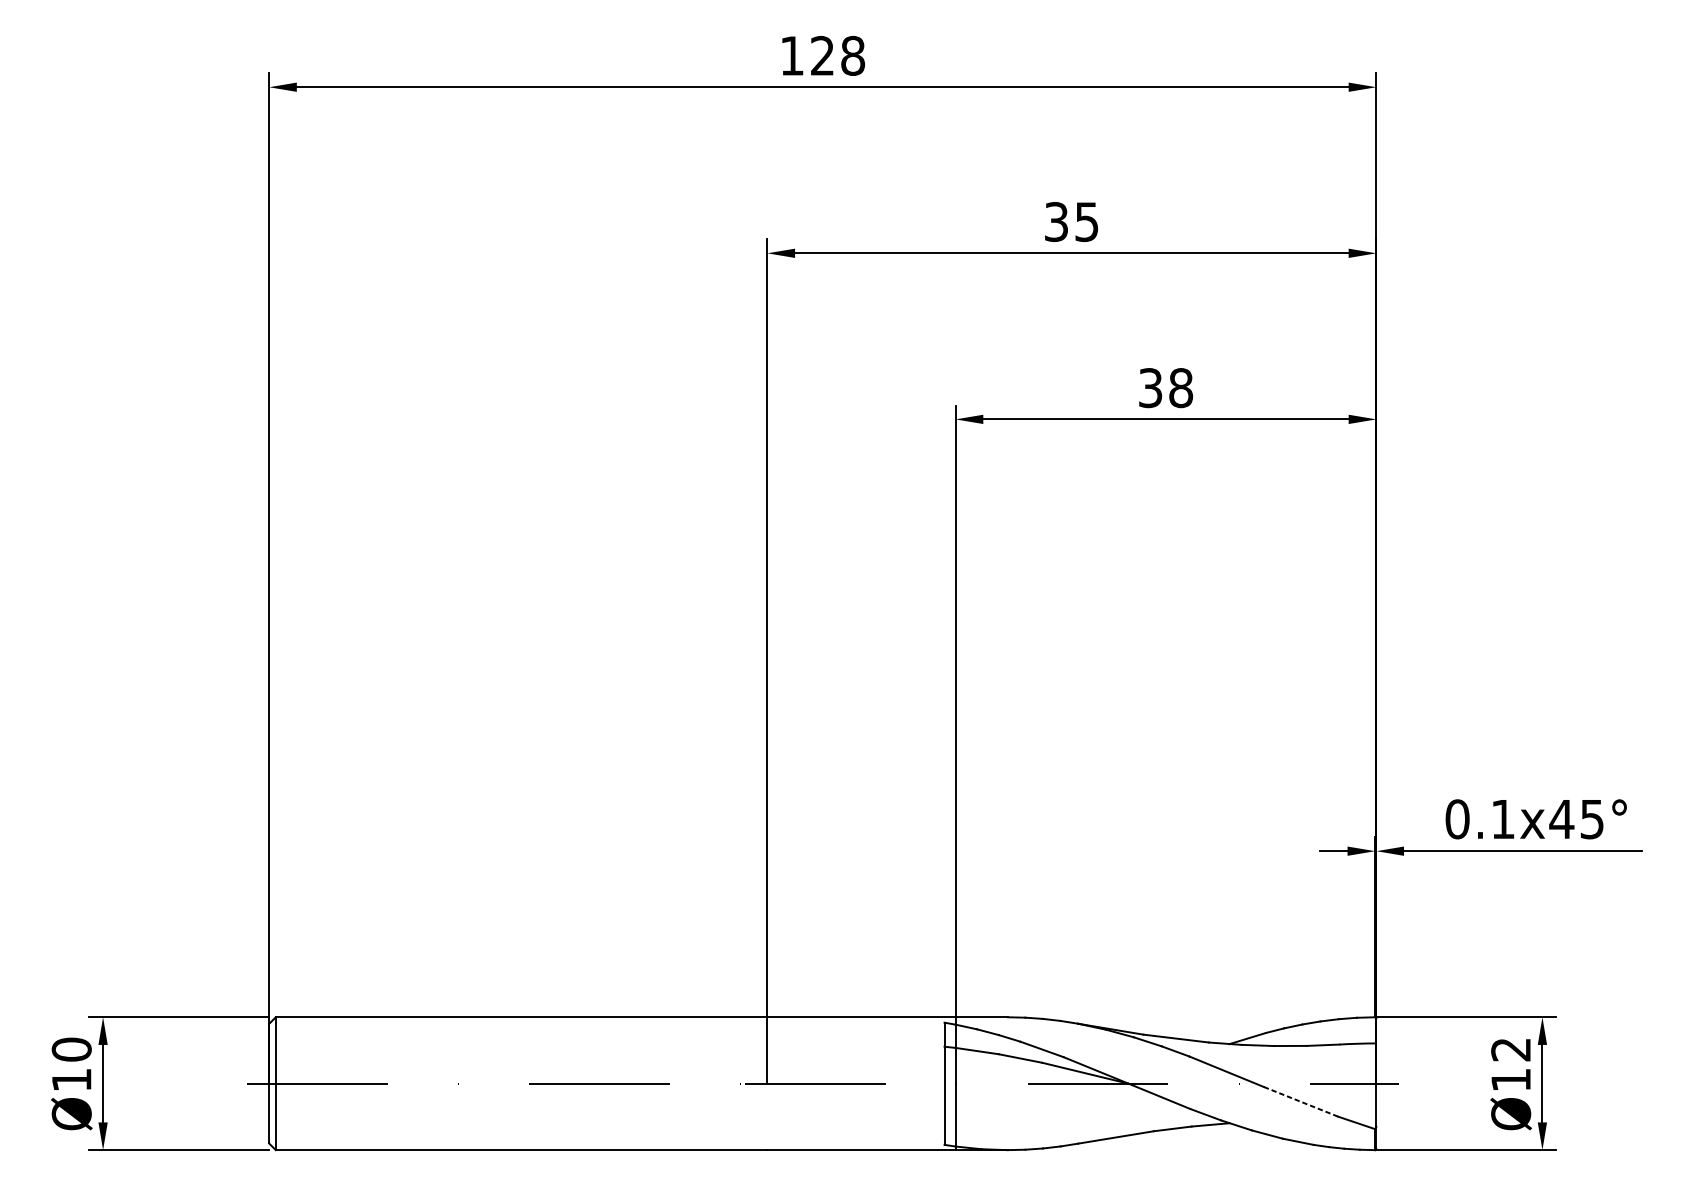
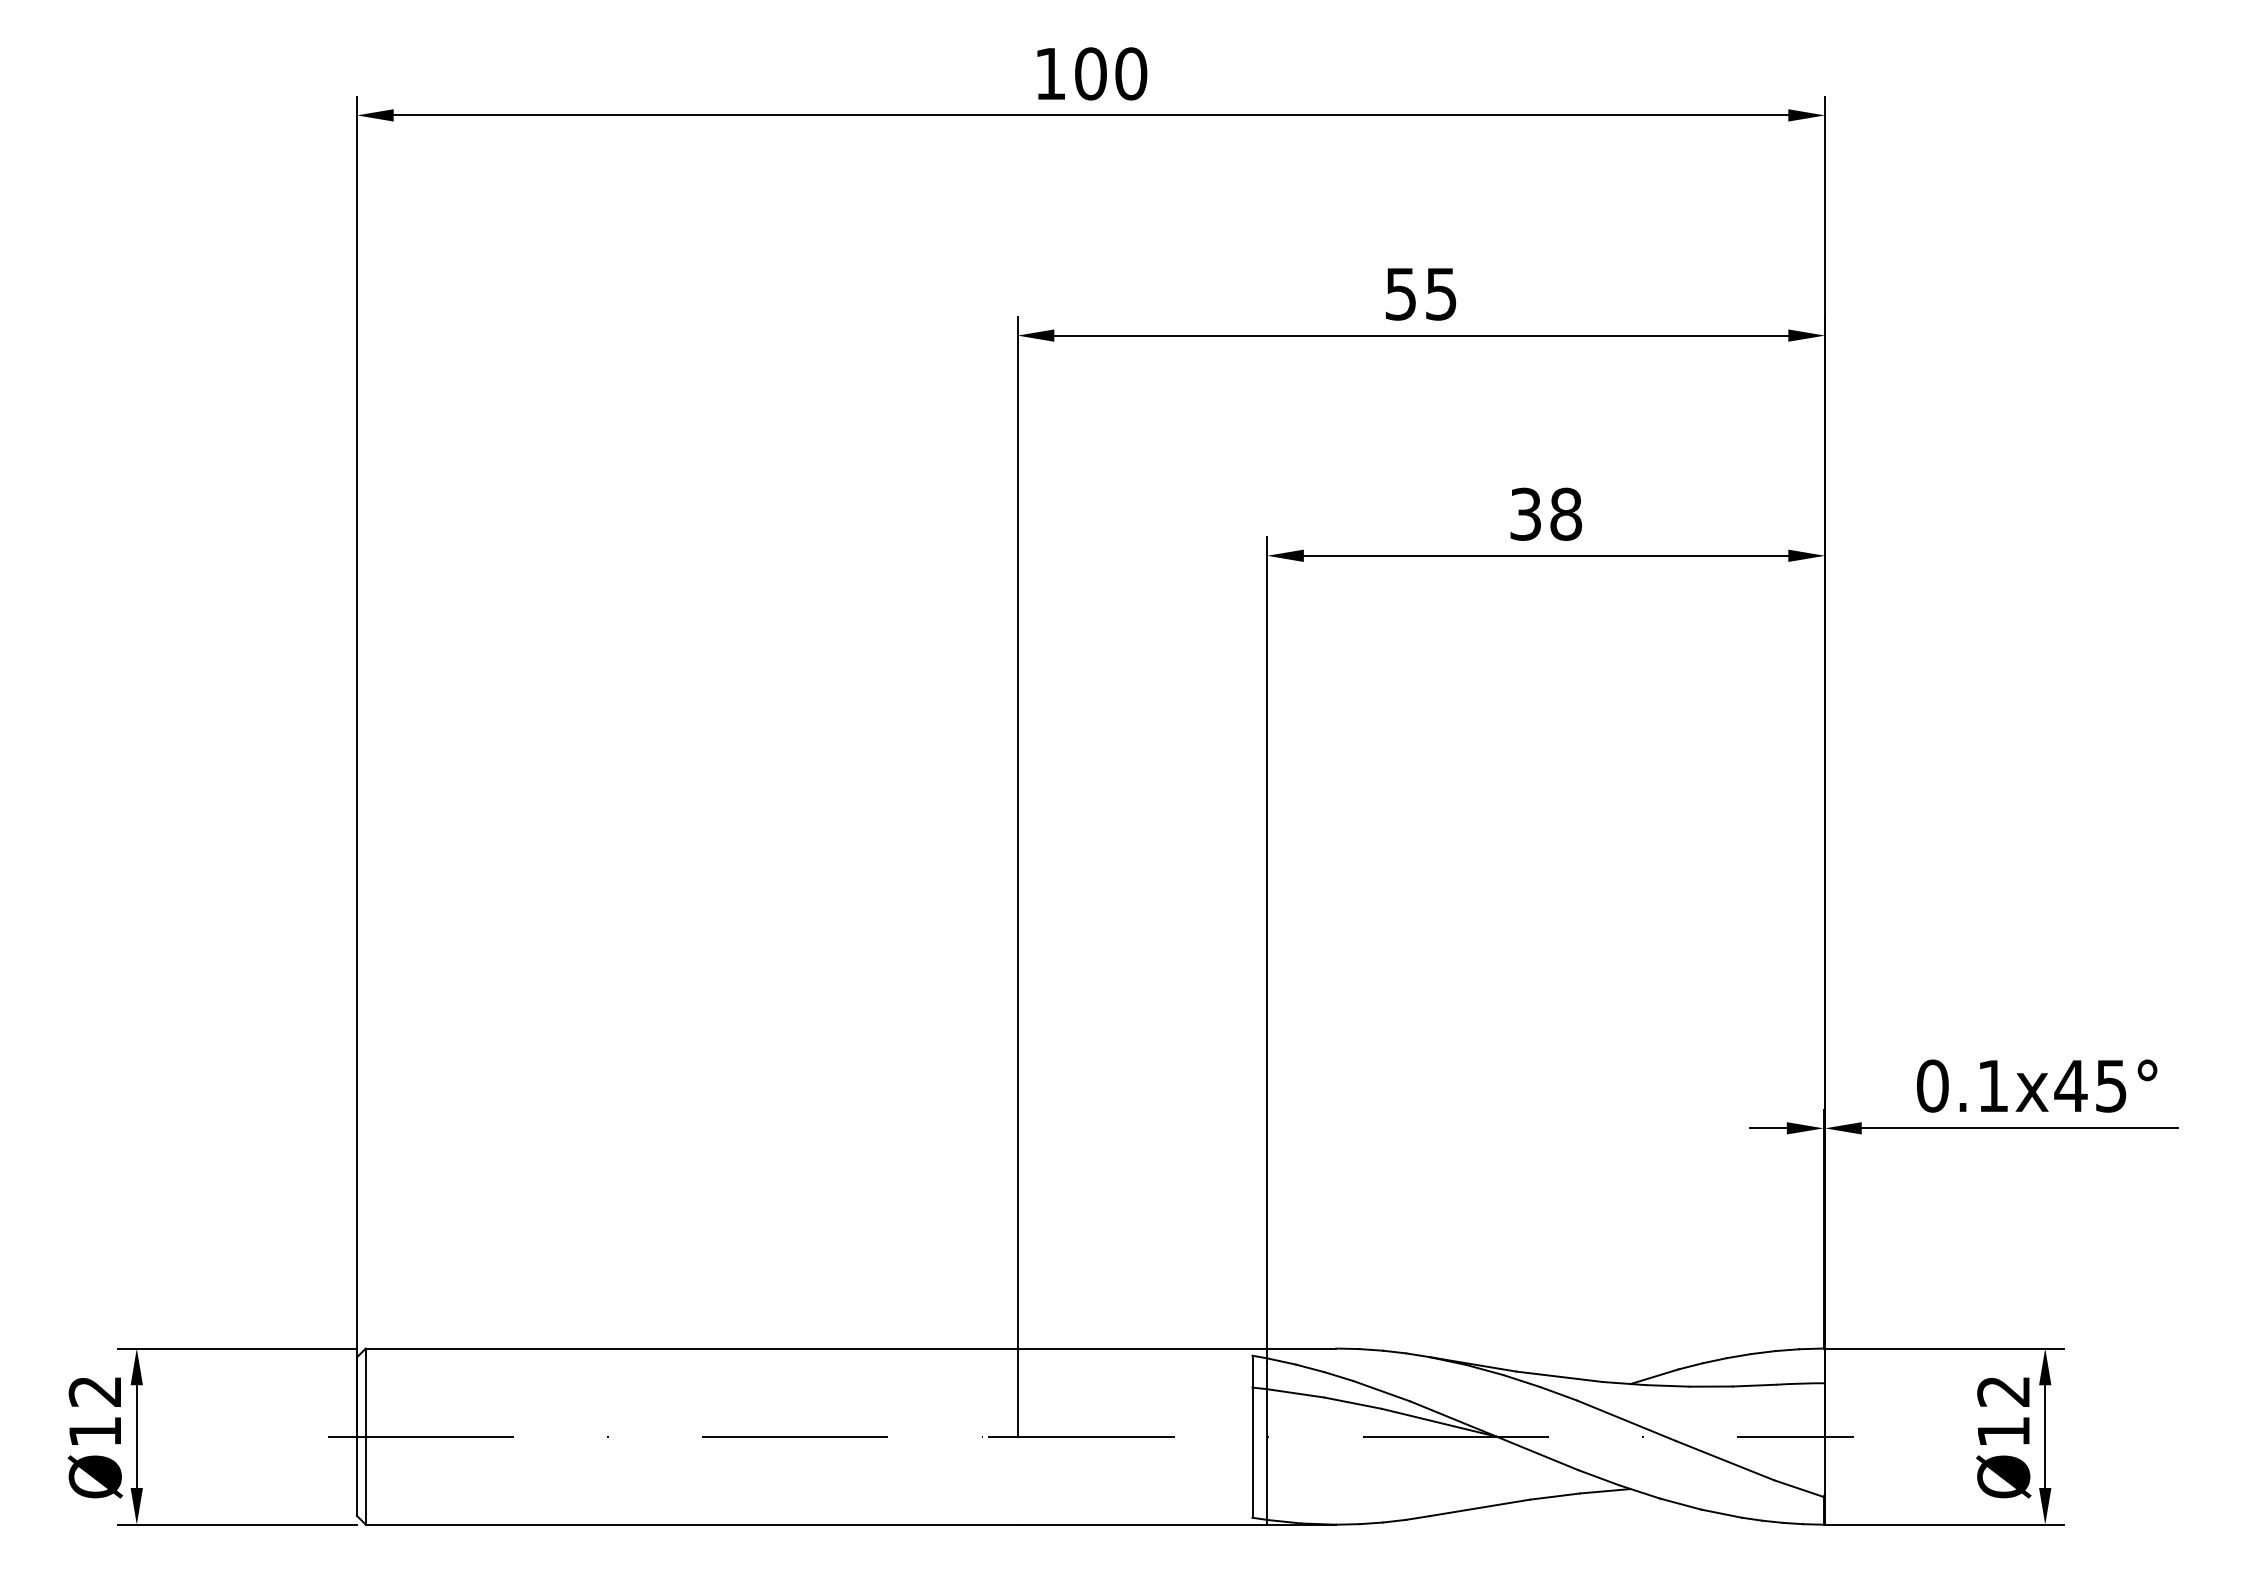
text: (838, 55) -> (1111, 73), 128 -> 100
text: (1056, 221) -> (1401, 293), 35 -> 55
text: (71, 1049) -> (94, 1391), Ø10 -> Ø12
line: (1300, 1101) -> (1724, 1460), dashed -> solid

